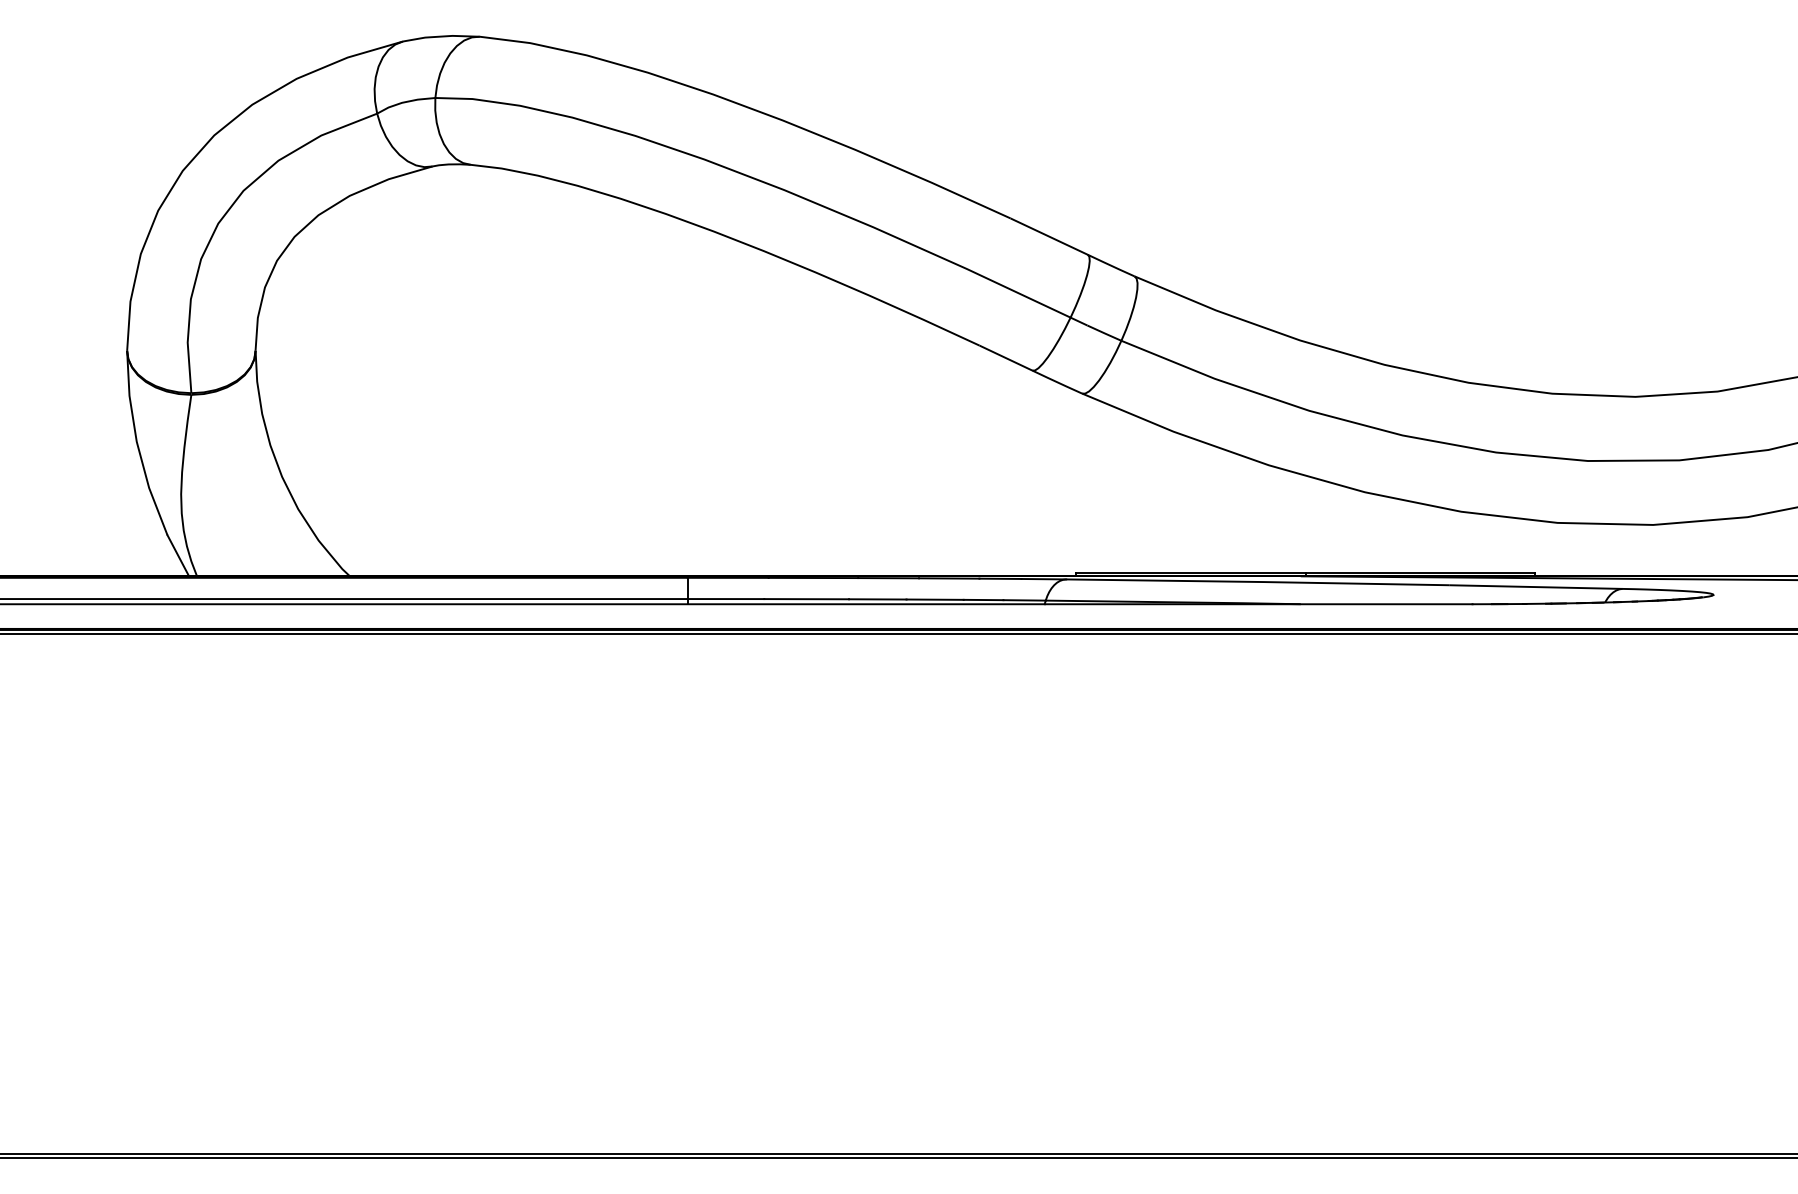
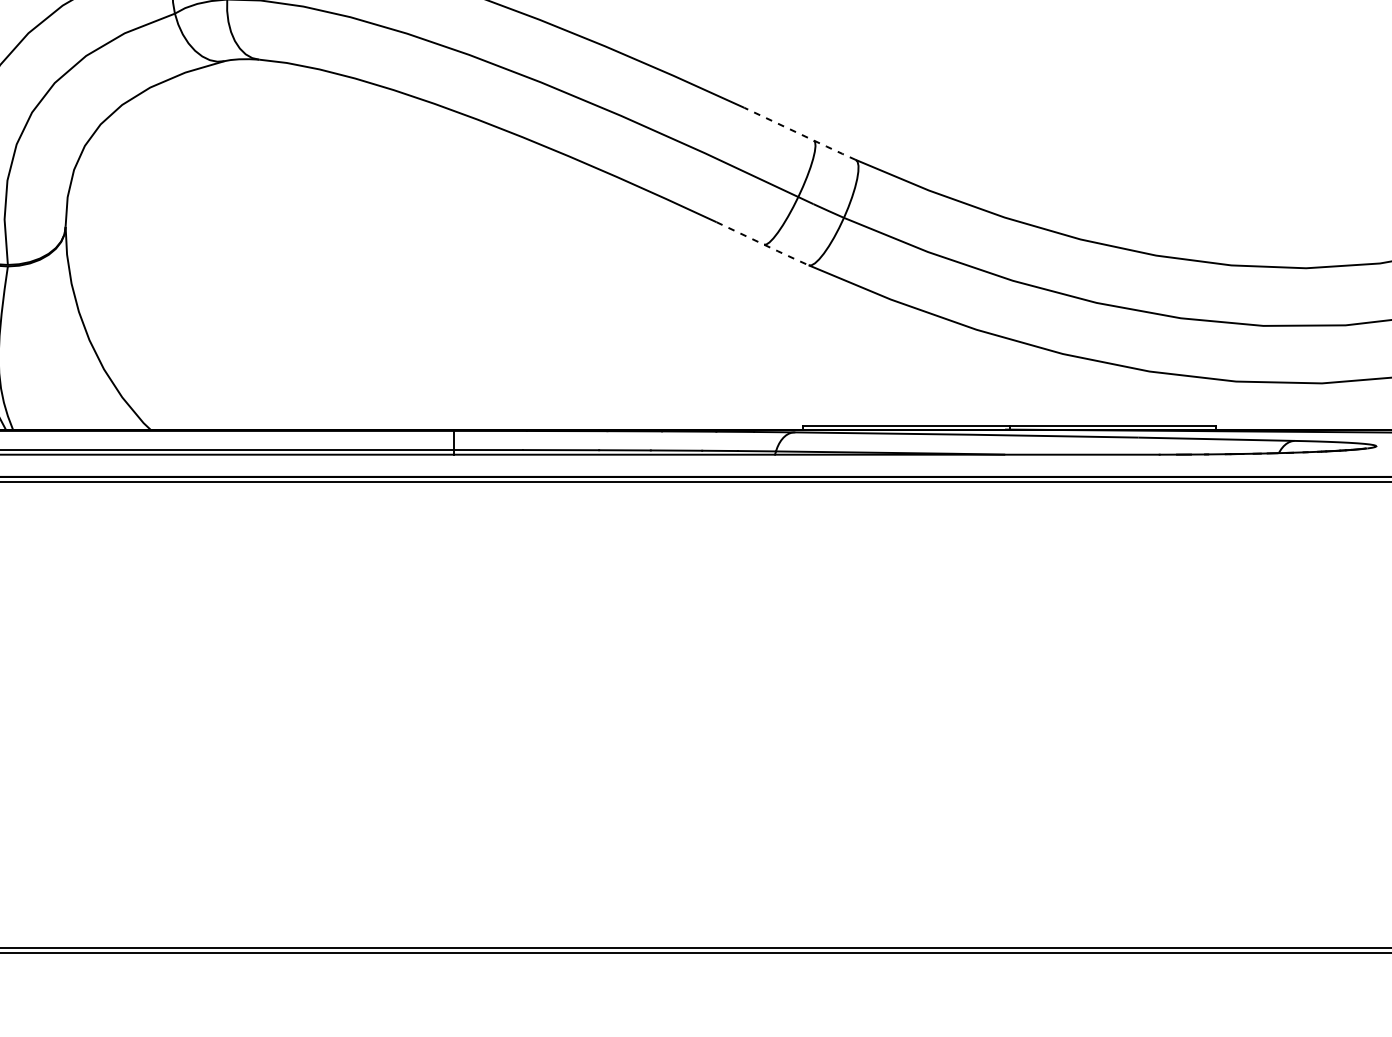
line: (1073, 248) -> (800, 134), solid -> dashed
line: (1032, 370) -> (764, 244), solid -> dashed

